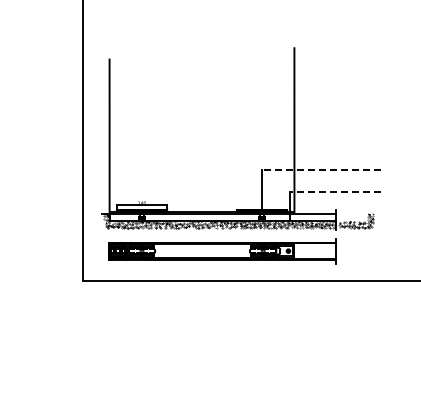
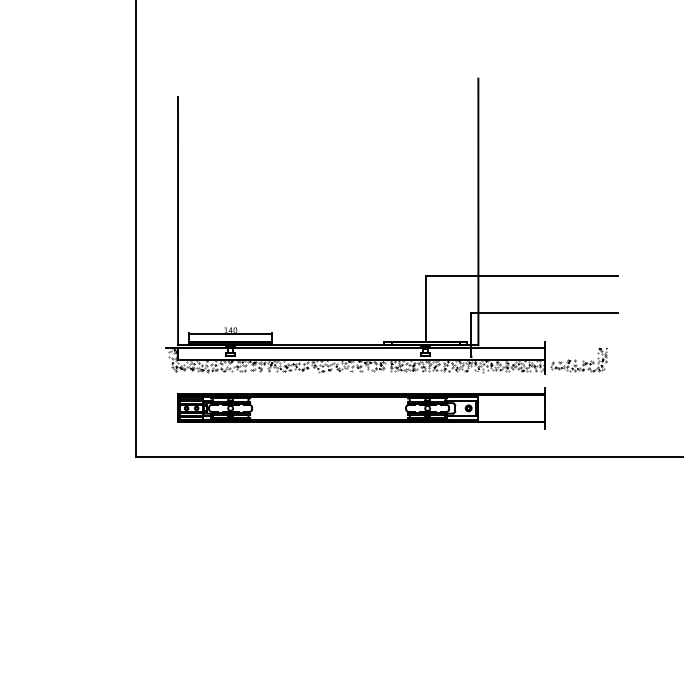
line: (320, 169) -> (520, 275), dashed -> solid
line: (334, 192) -> (543, 313), dashed -> solid

